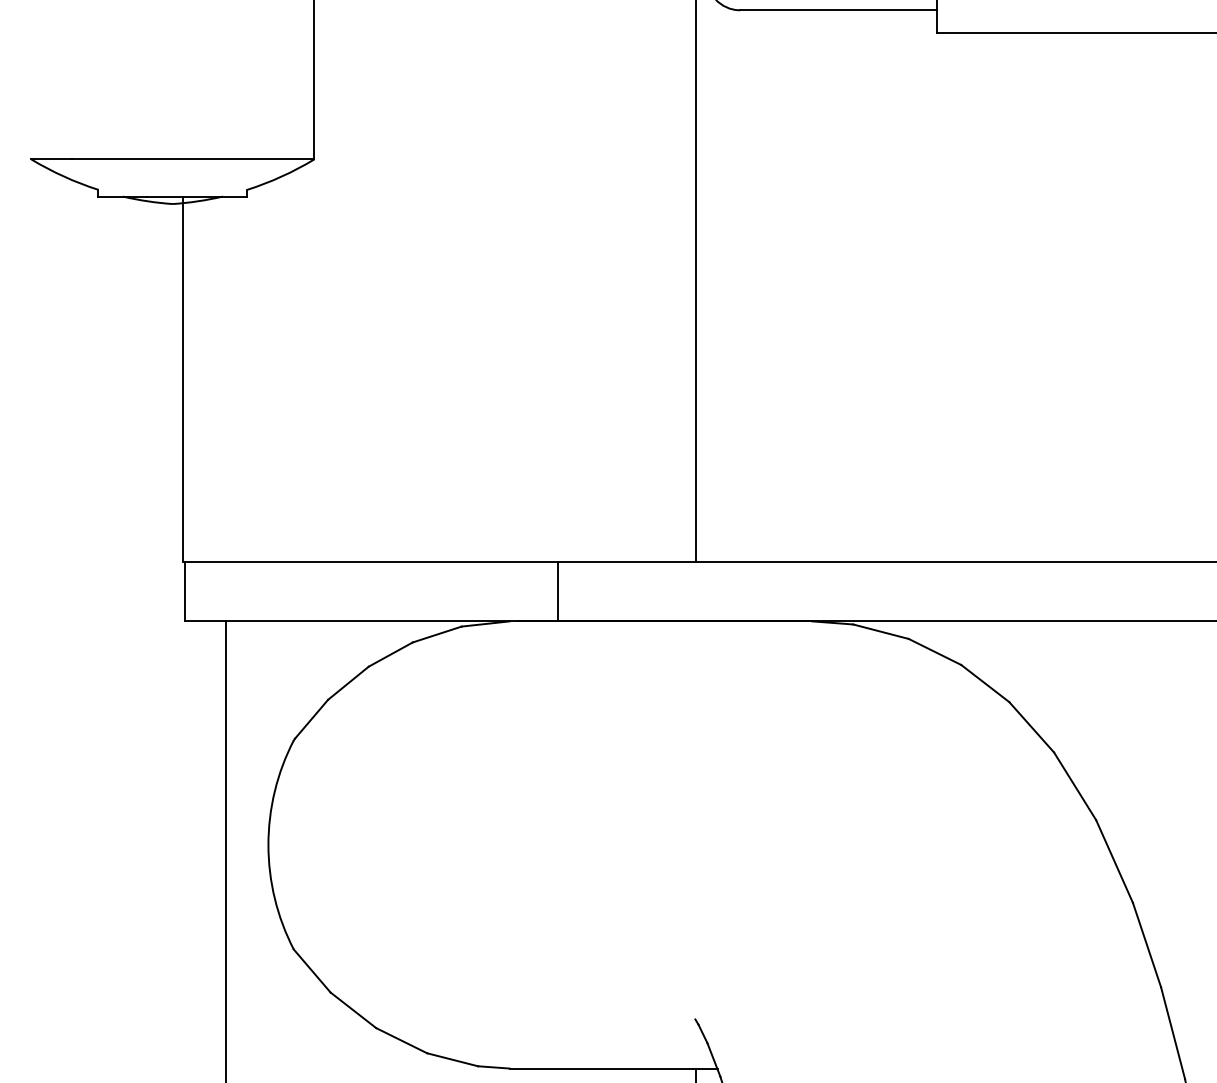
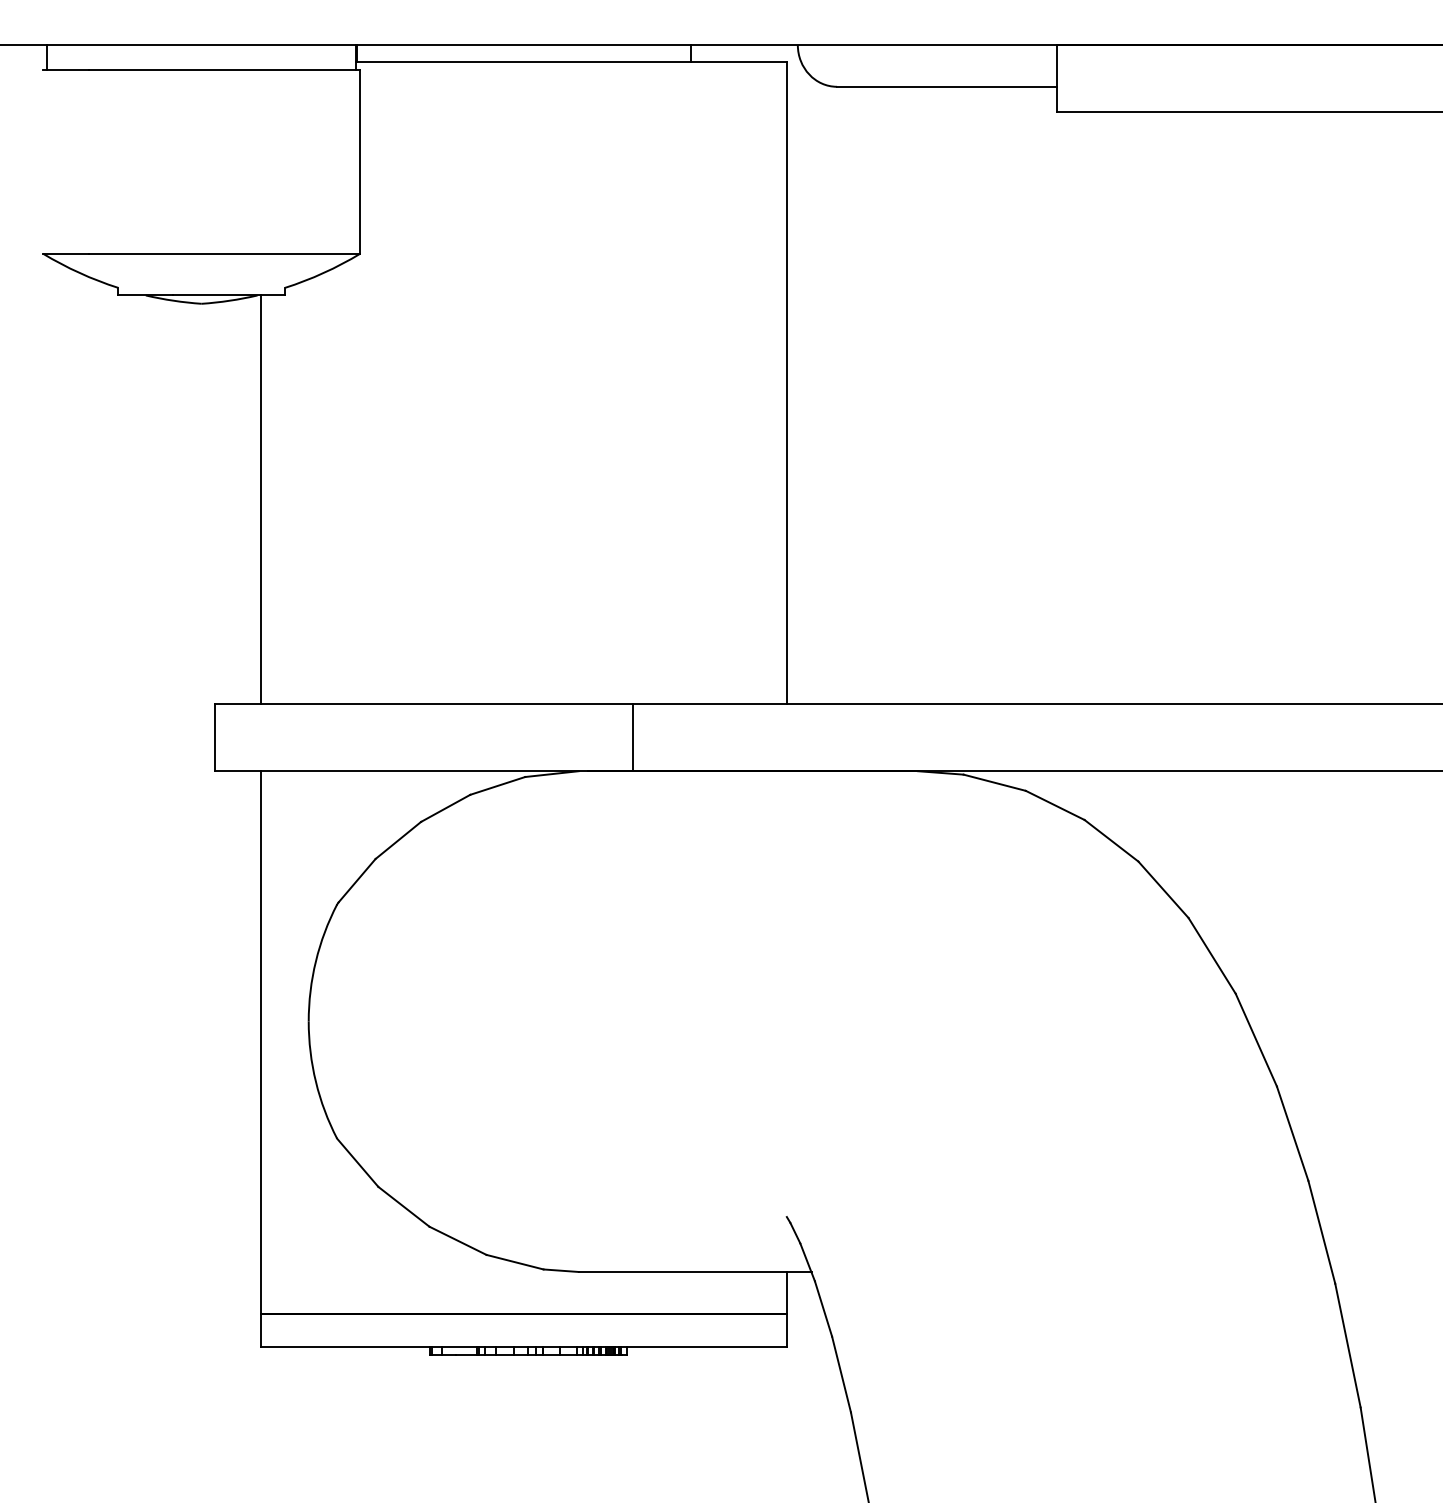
line: (183, 378) -> (261, 499), moved

